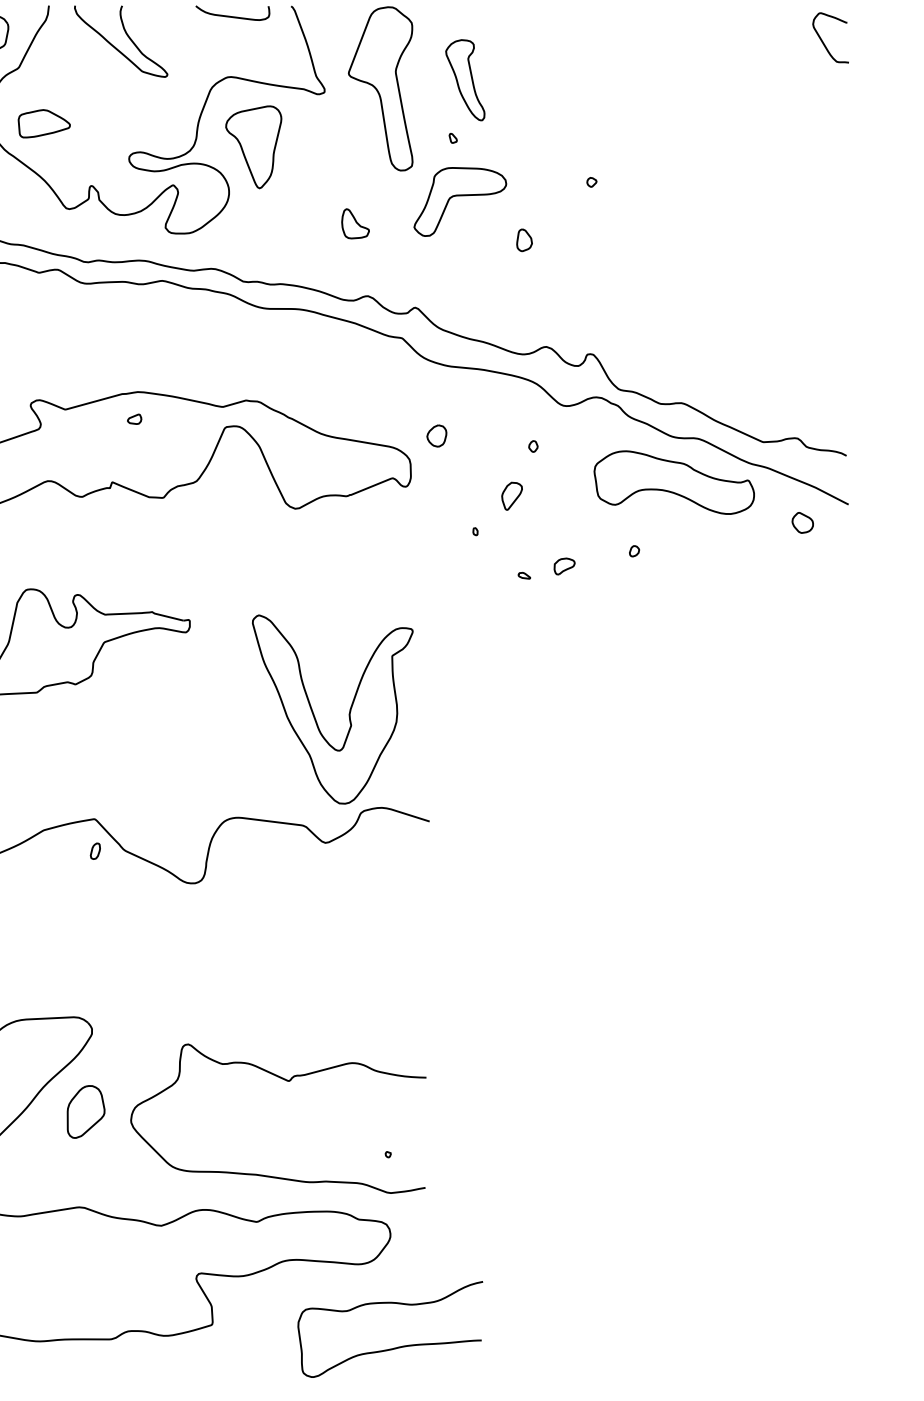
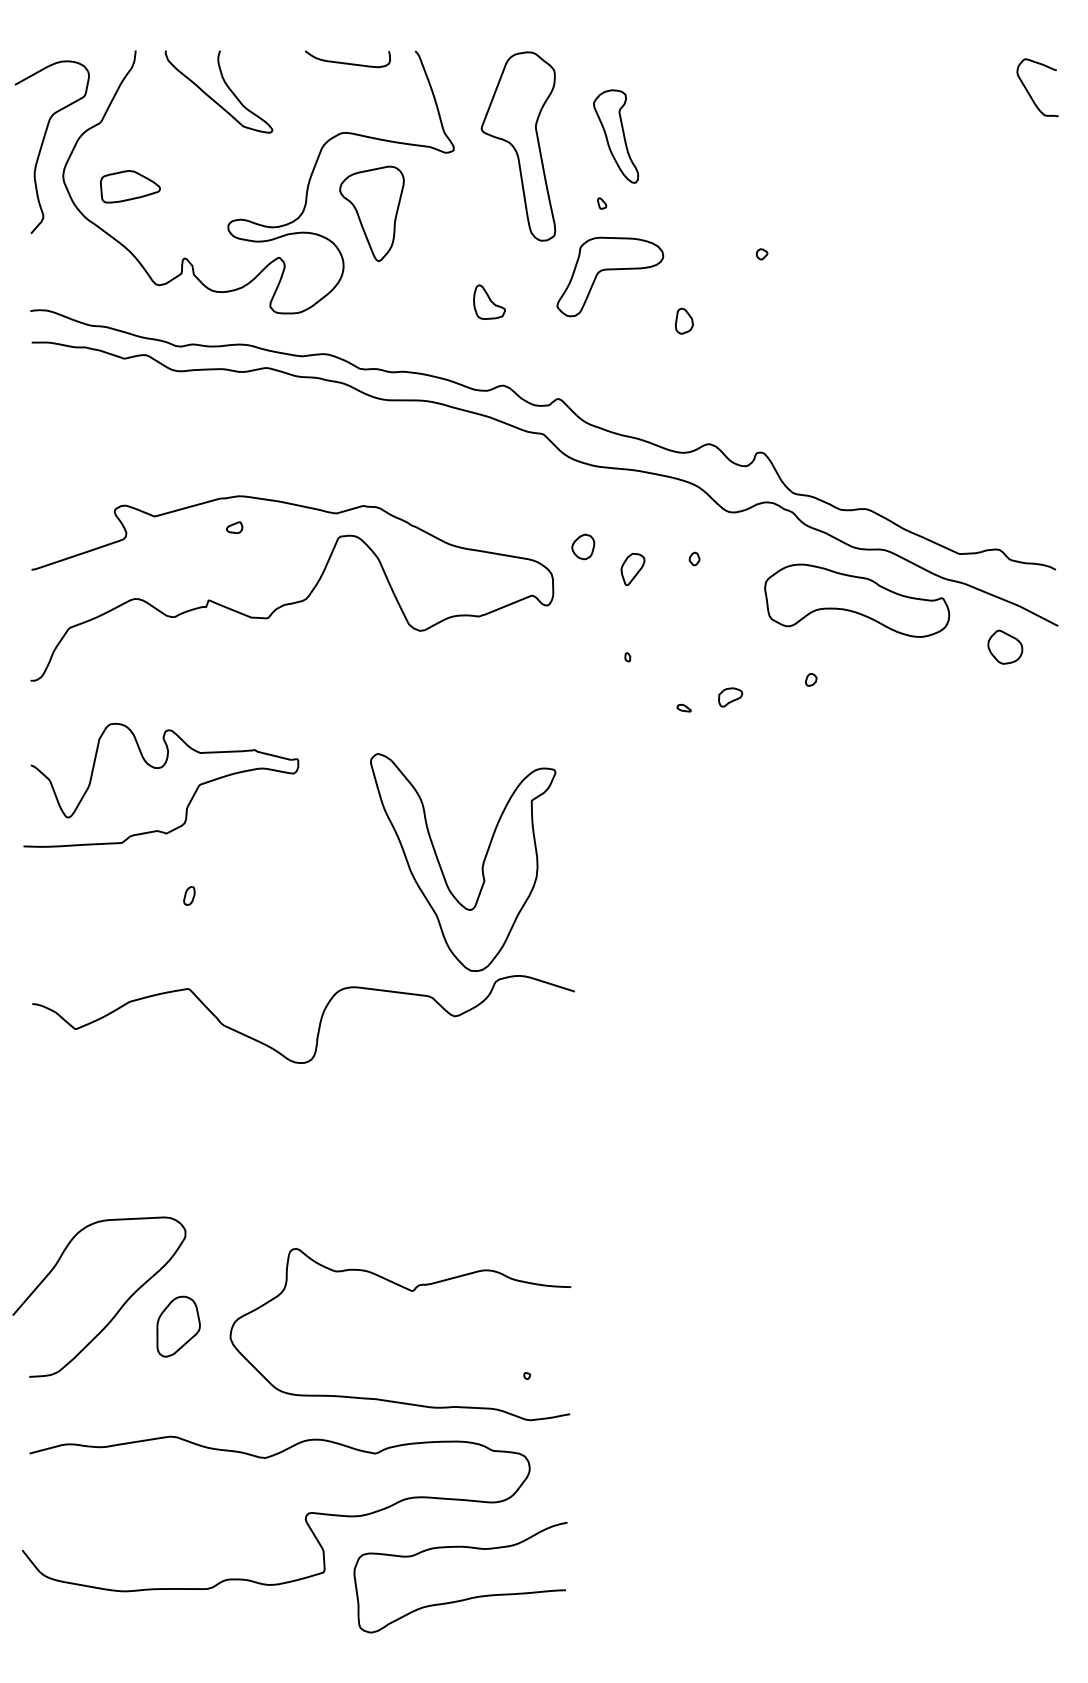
part: (511, 495) -> (632, 568), moved
part: (802, 522) -> (1005, 646), size x1.43
part: (95, 850) -> (189, 895), moved
curve: (394, 1347) -> (465, 1598), moved

